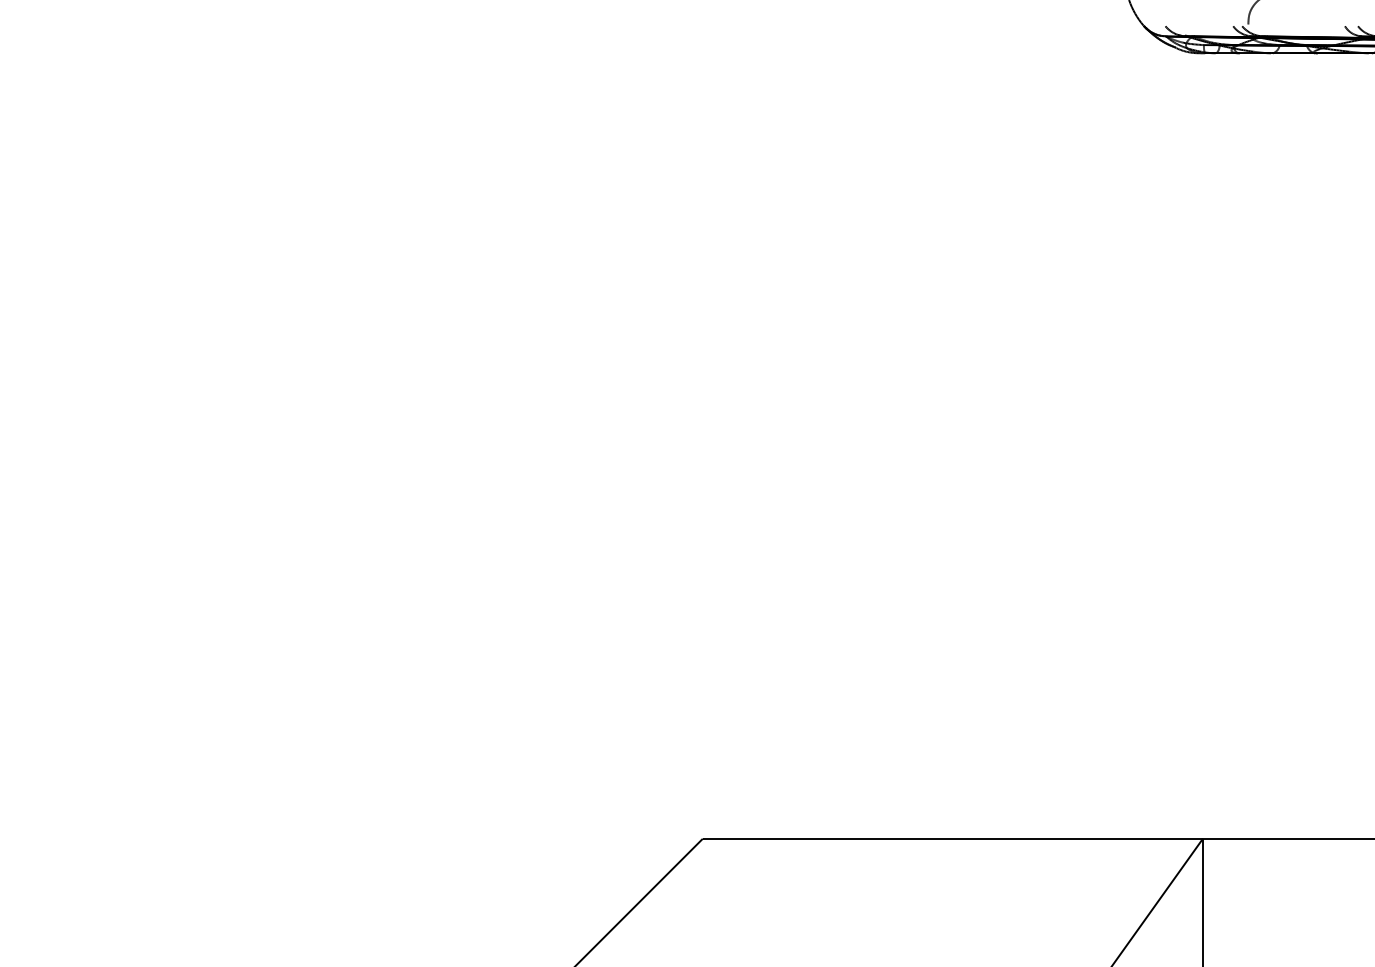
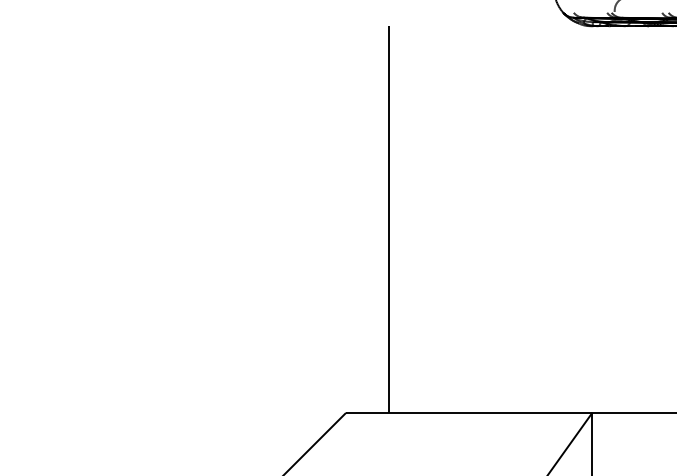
line: (791, 445) -> (389, 219), added

